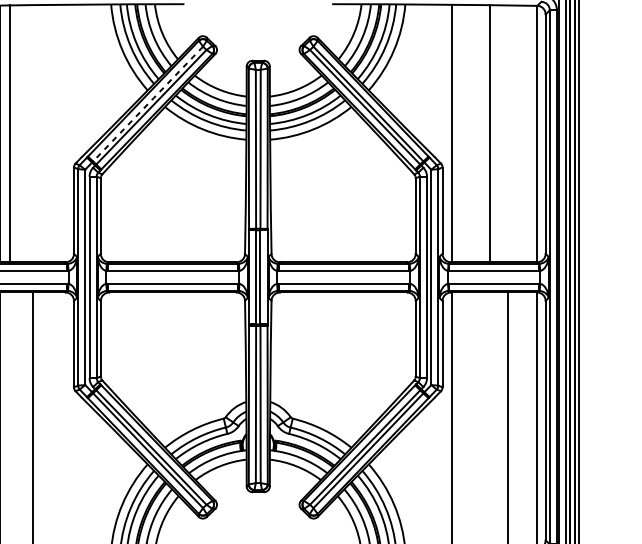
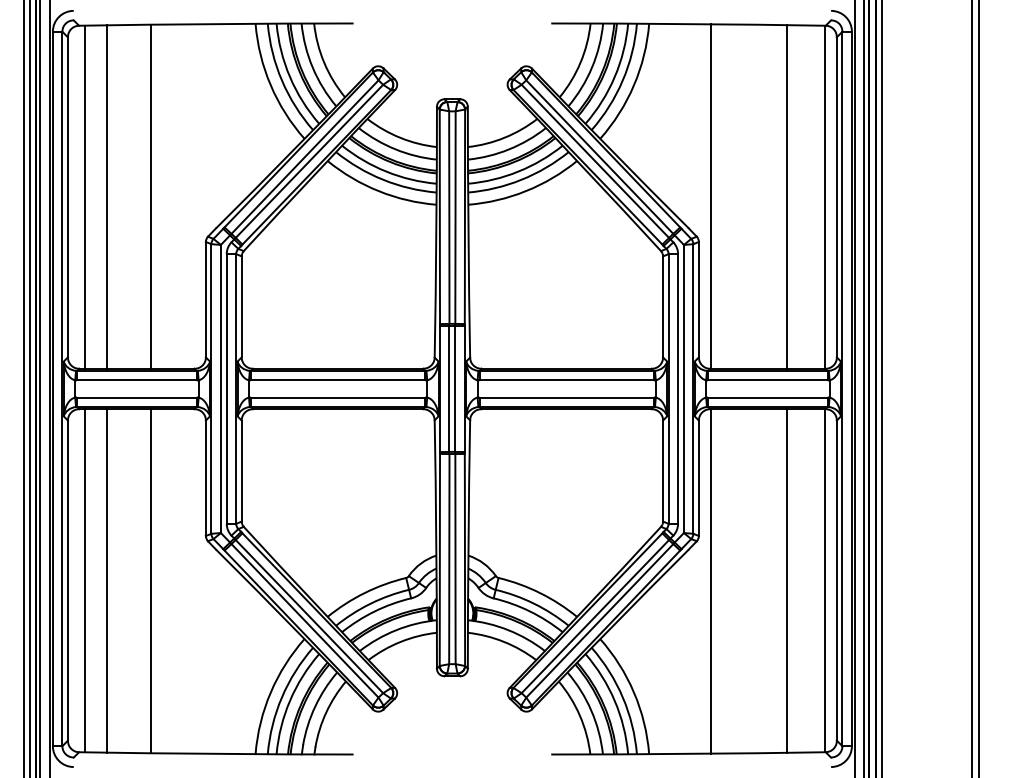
line: (148, 103) -> (305, 156), dashed -> solid
line: (10, 133) -> (151, 196), moved
line: (489, 133) -> (786, 196), moved

